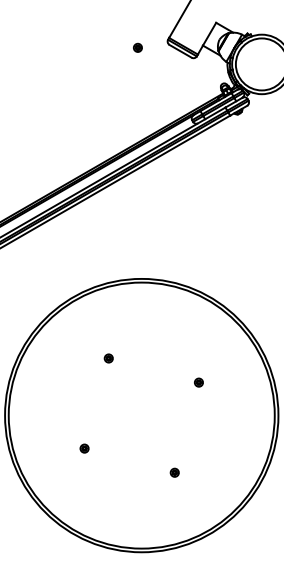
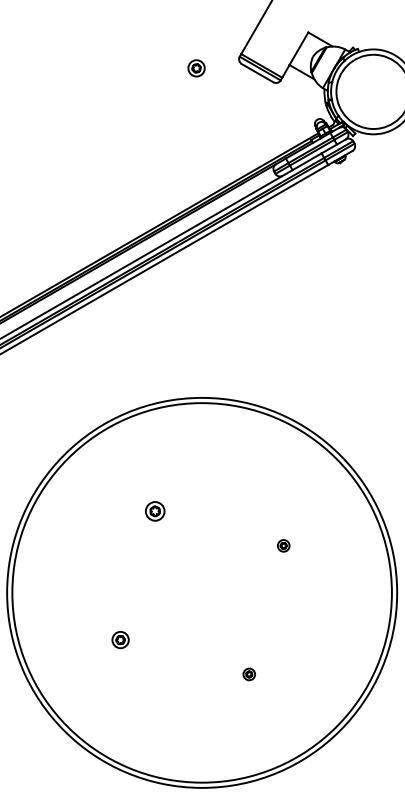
part: (137, 47) -> (196, 67), size x1.4
part: (108, 358) -> (154, 511), size x1.6
part: (84, 448) -> (120, 639), size x1.4

